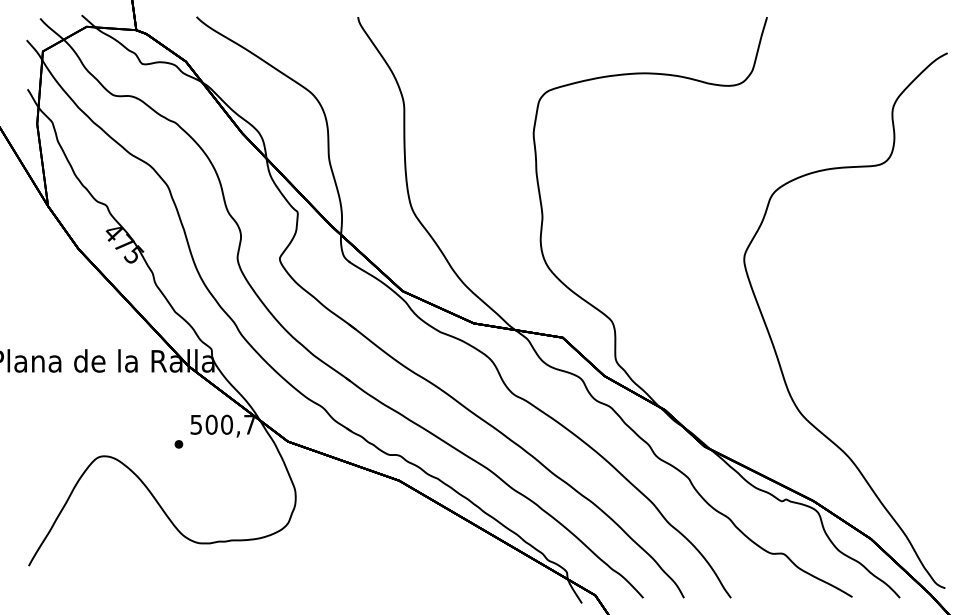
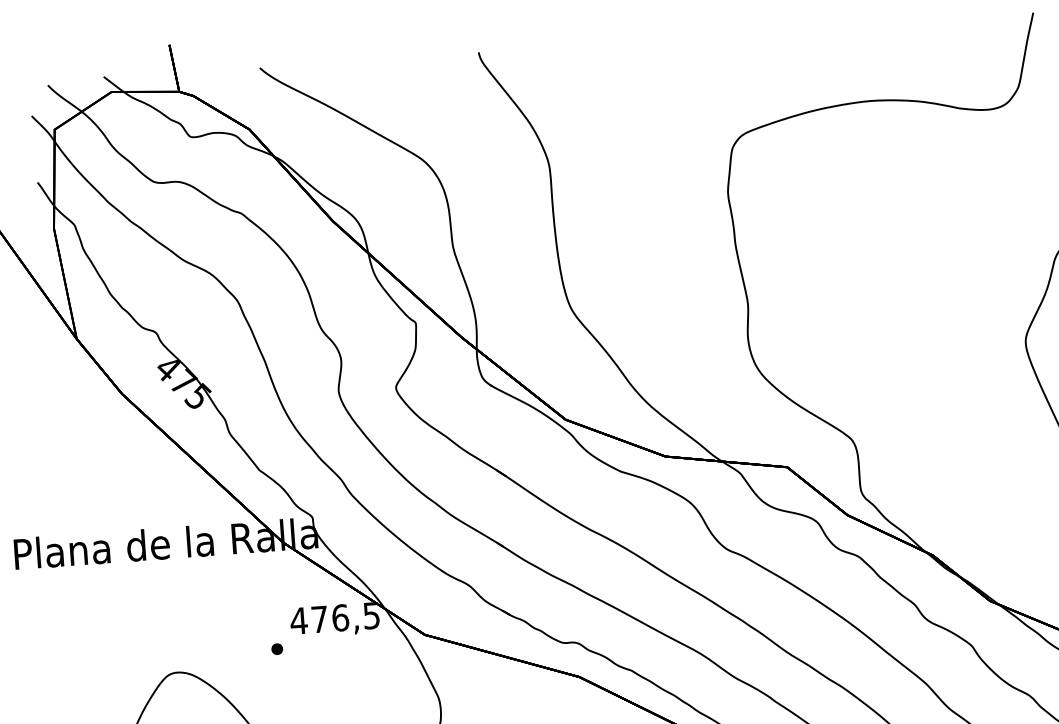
text: (222, 424) -> (334, 618), 500,7 -> 476,5

